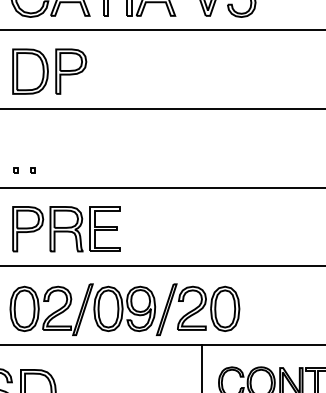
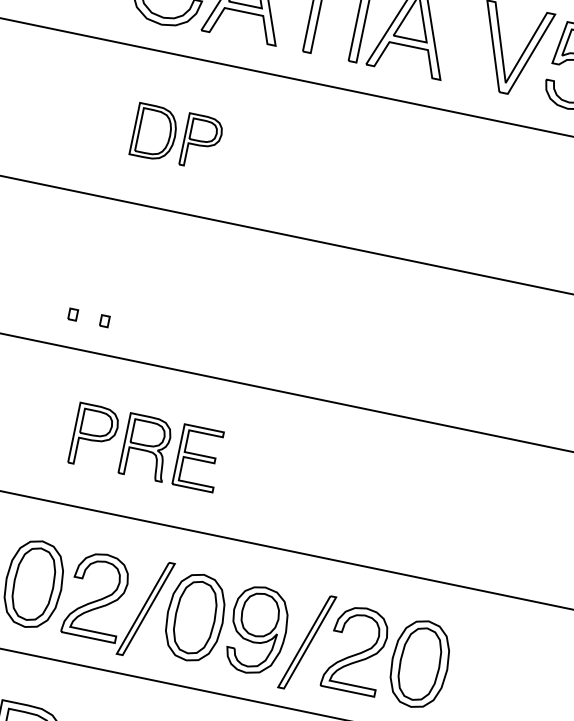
part: (49, 71) -> (176, 136), size x0.6
part: (66, 229) -> (146, 447), size x0.7

